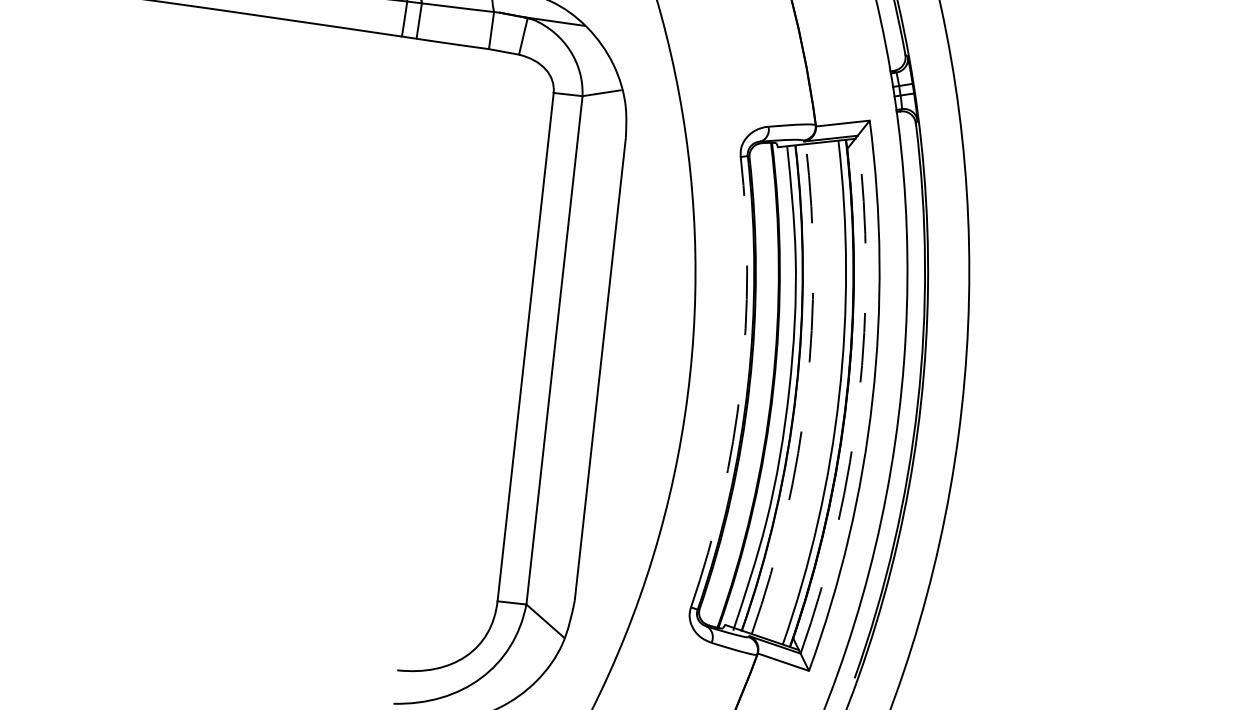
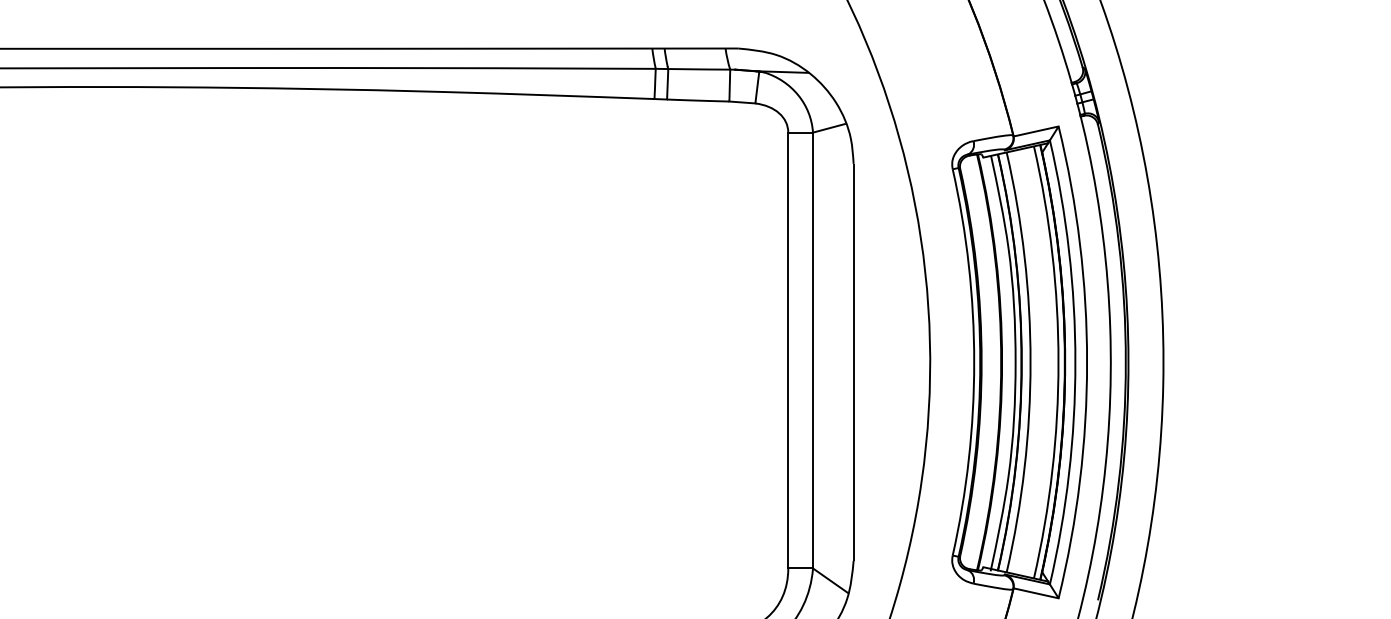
arc: (741, 385) -> (974, 362), dashed -> solid
arc: (806, 392) -> (1030, 362), dashed -> solid
arc: (859, 398) -> (1075, 362), dashed -> solid

